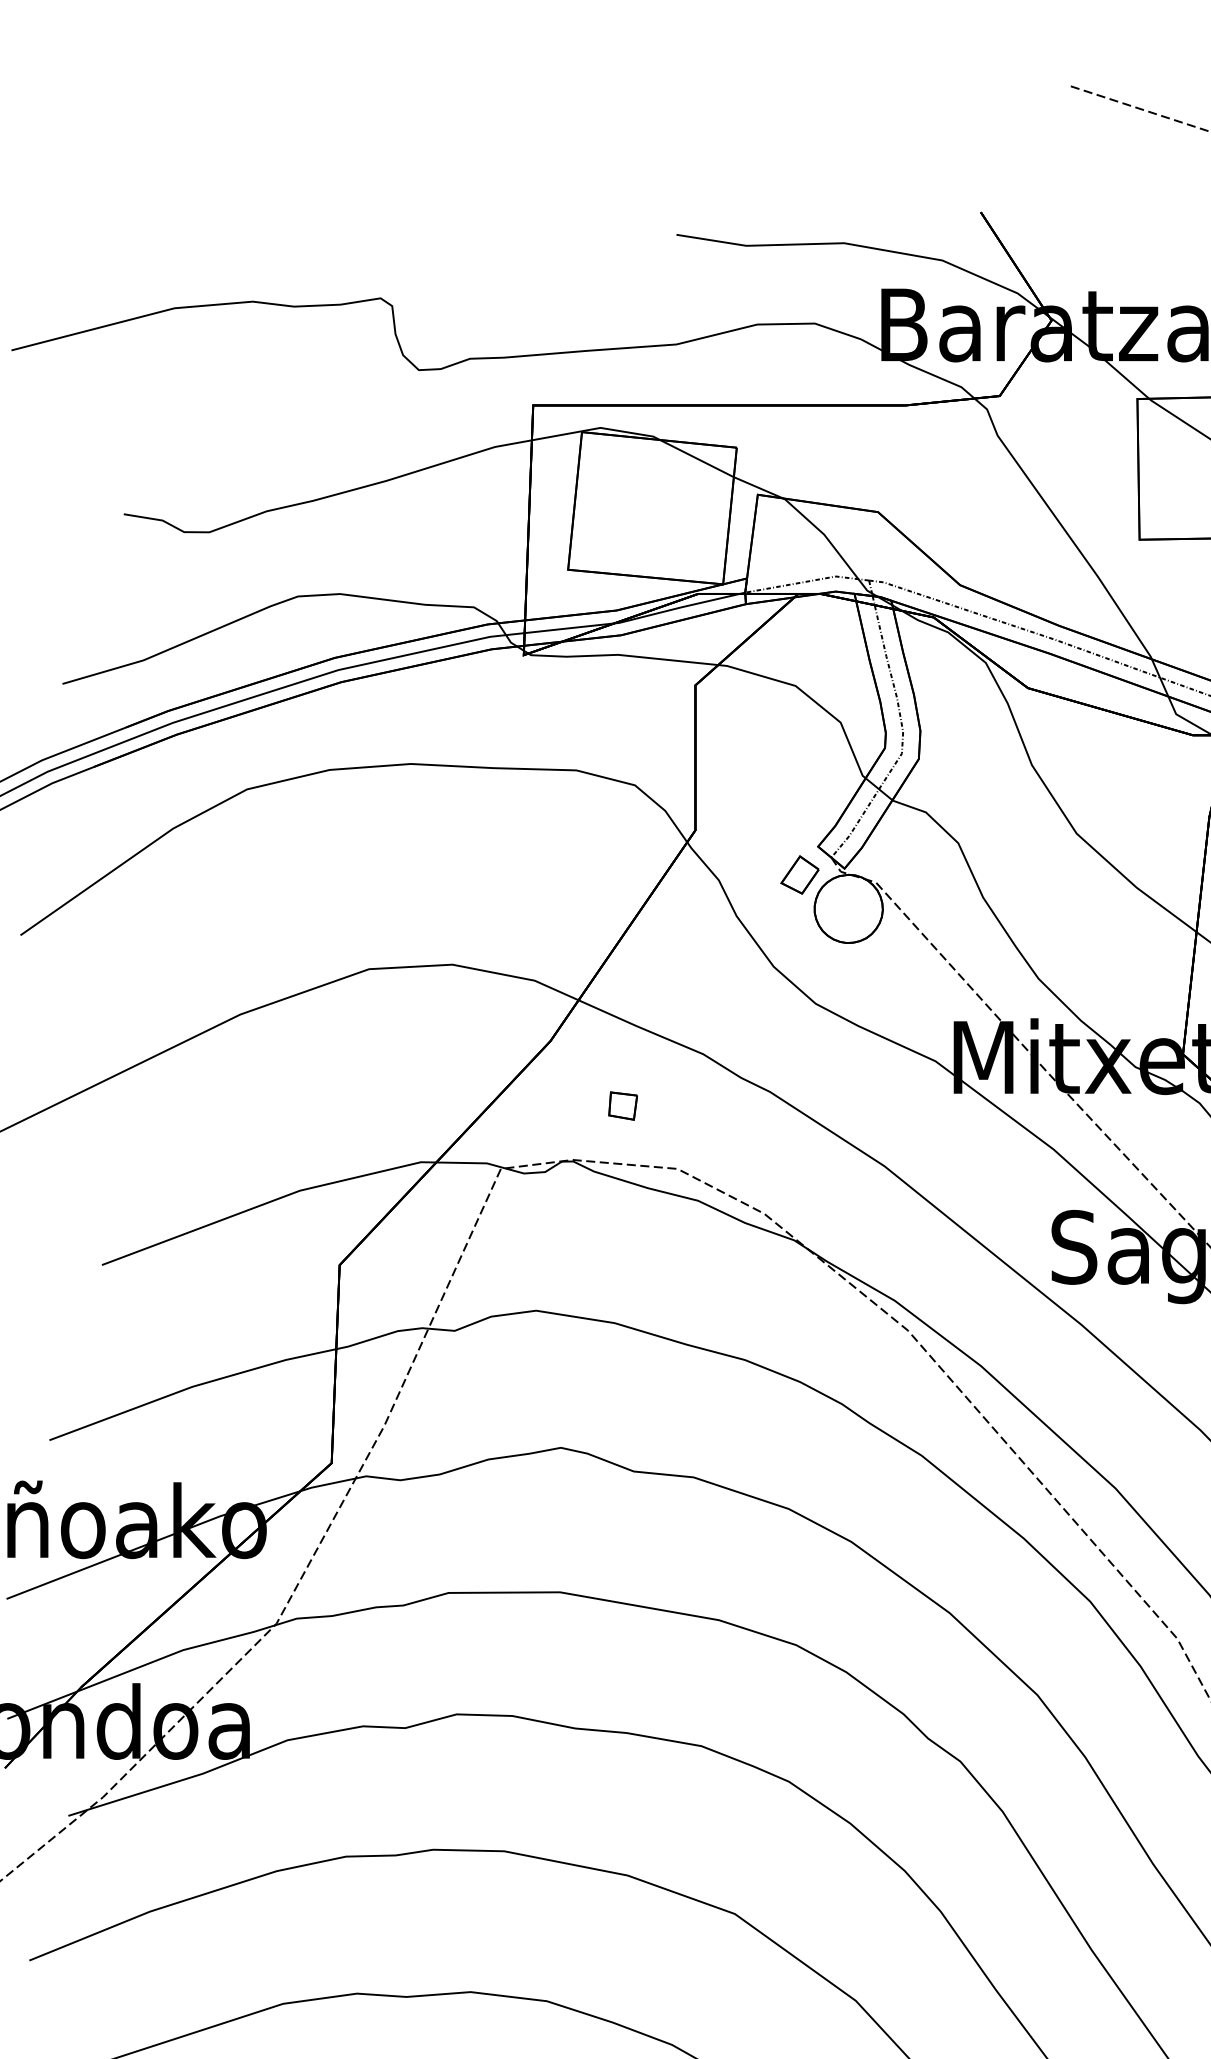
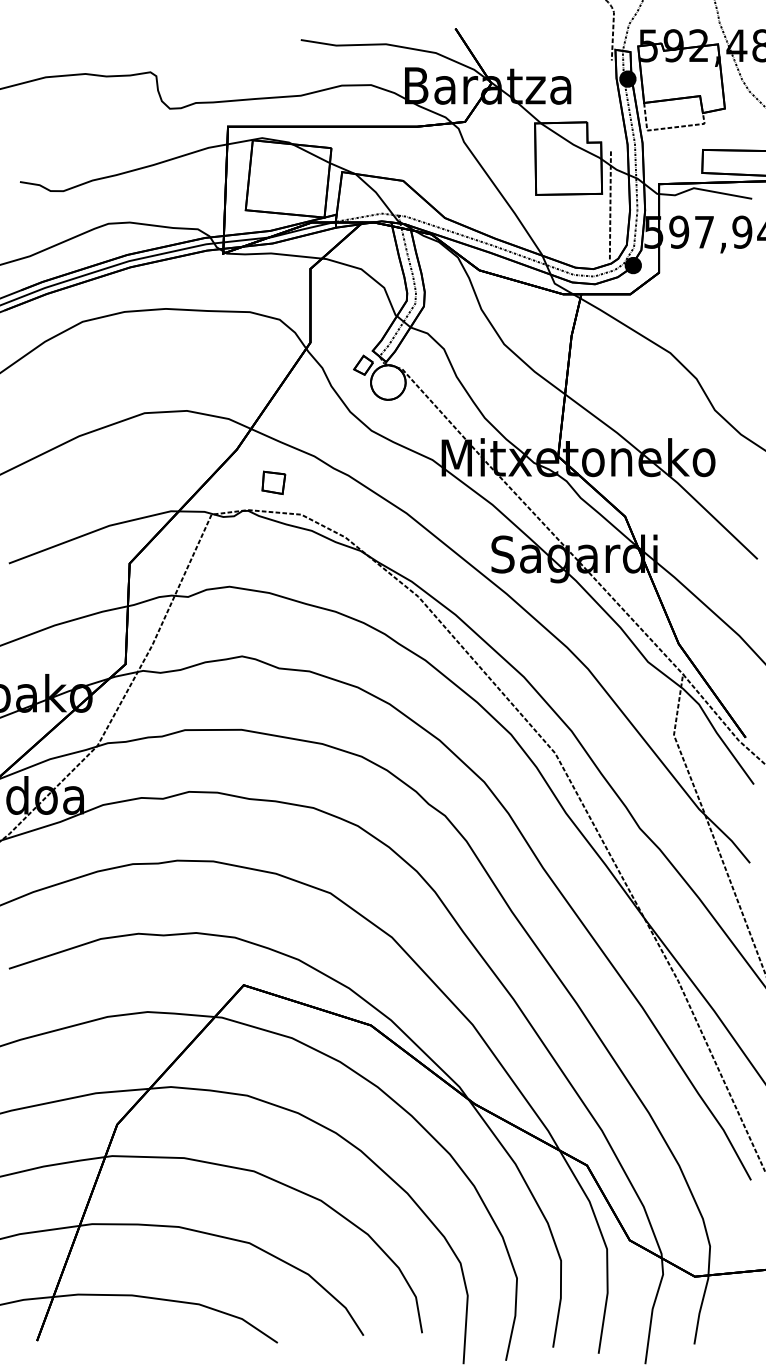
part: (622, 1105) -> (273, 482), size x1.6

